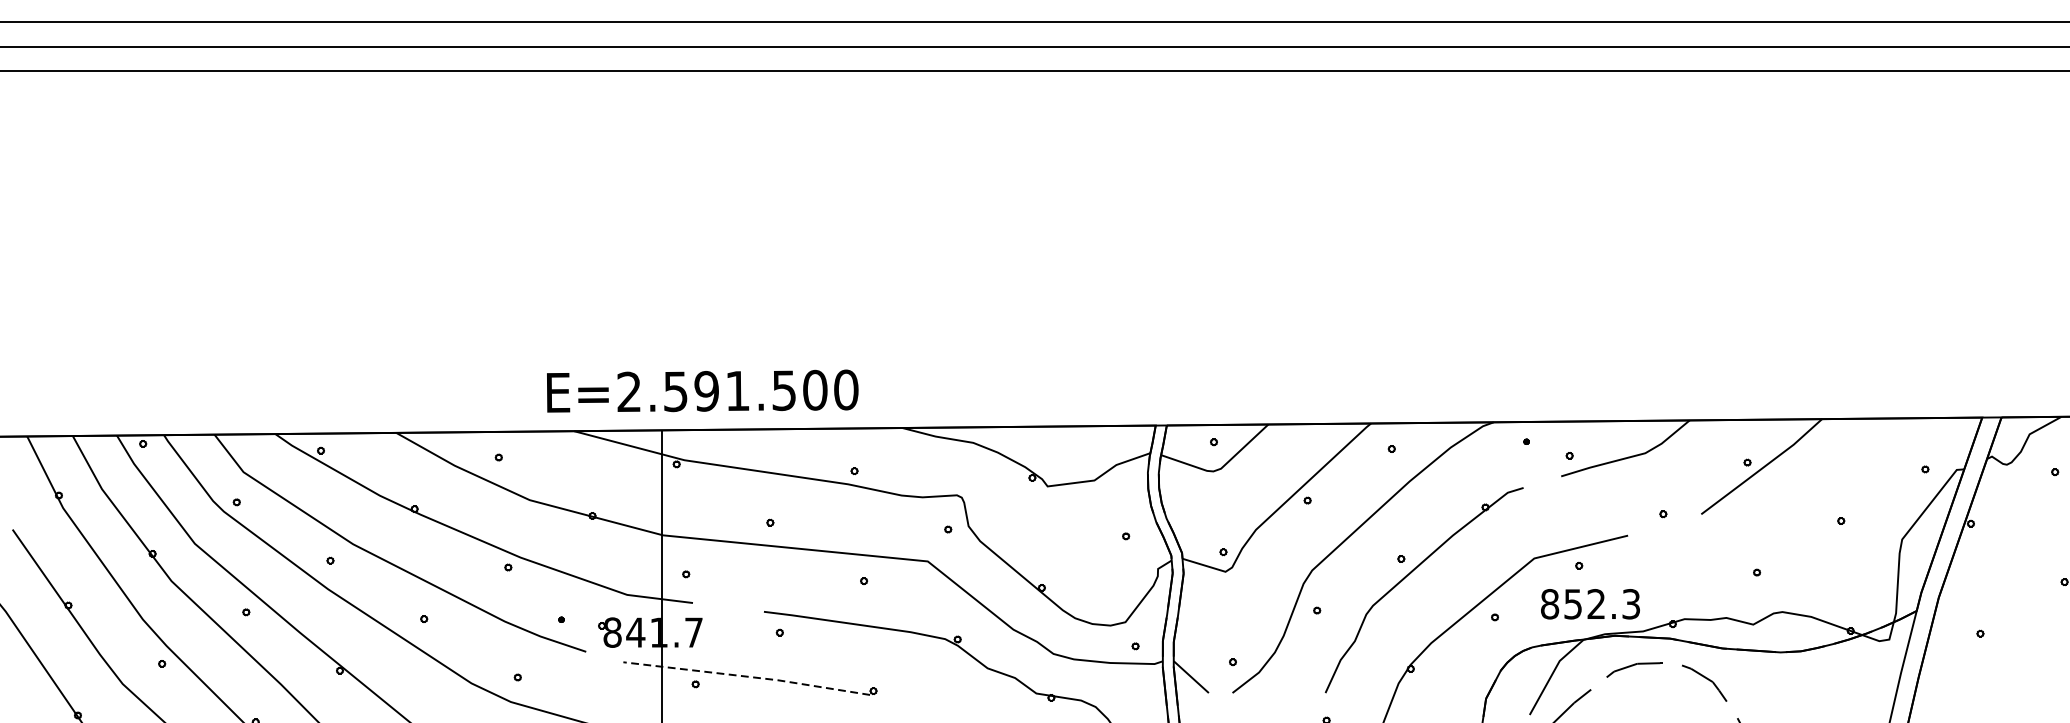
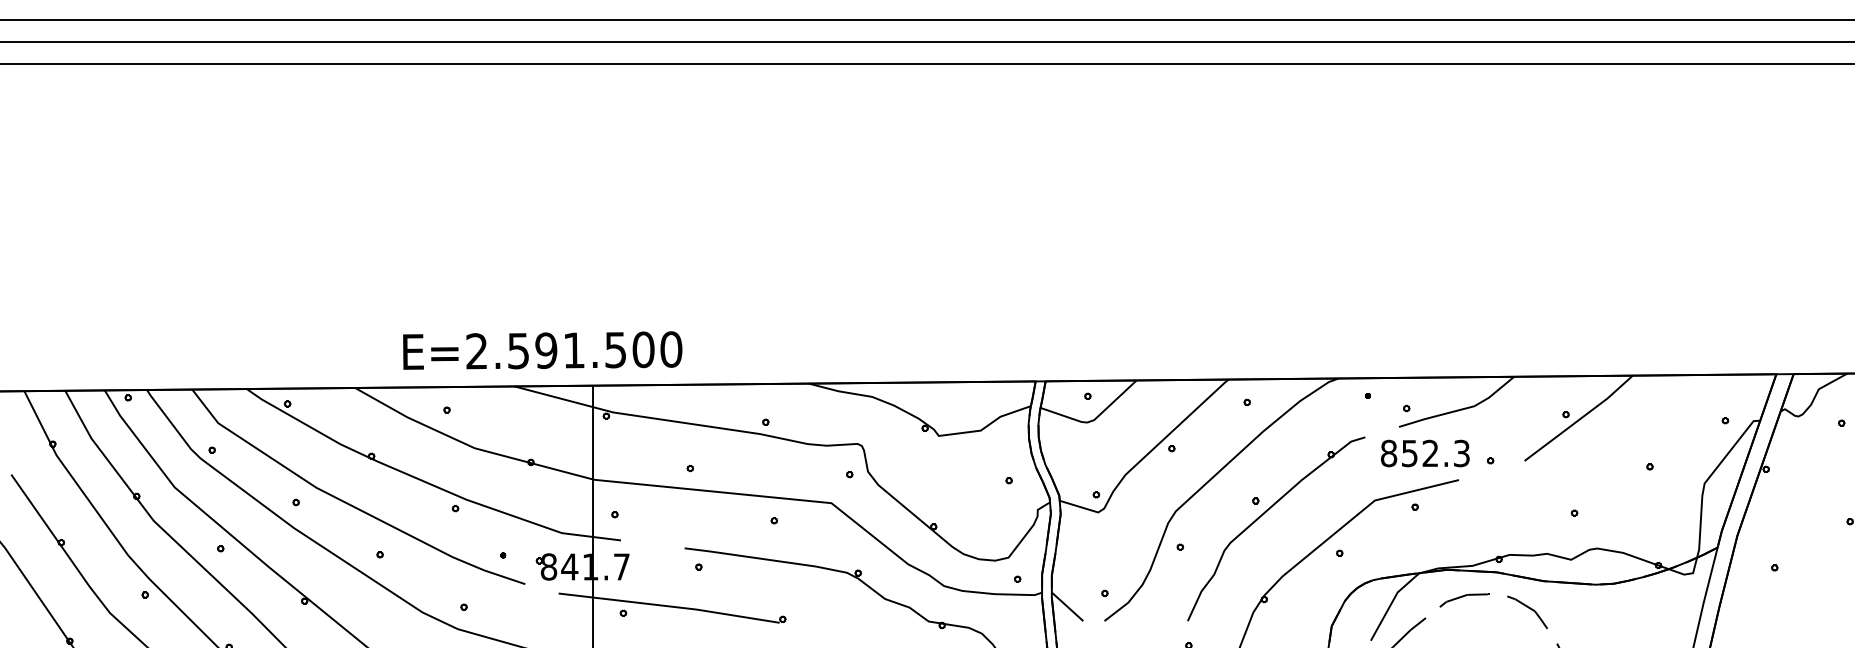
text: (702, 391) -> (542, 350), moved
text: (1589, 604) -> (1424, 453), moved
line: (747, 676) -> (669, 606), dashed -> solid

